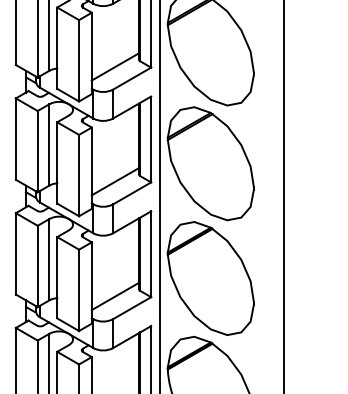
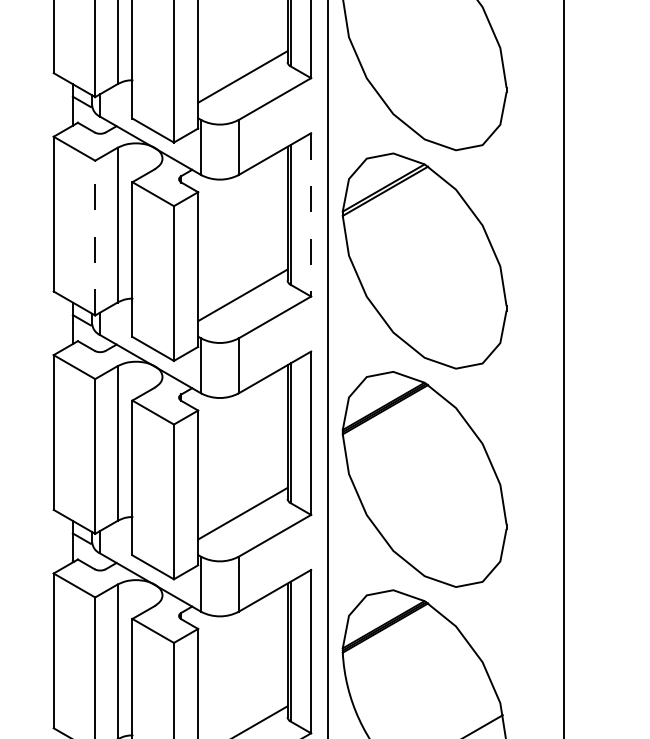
line: (151, 139) -> (311, 214), solid -> dashed
line: (37, 151) -> (94, 237), solid -> dashed

